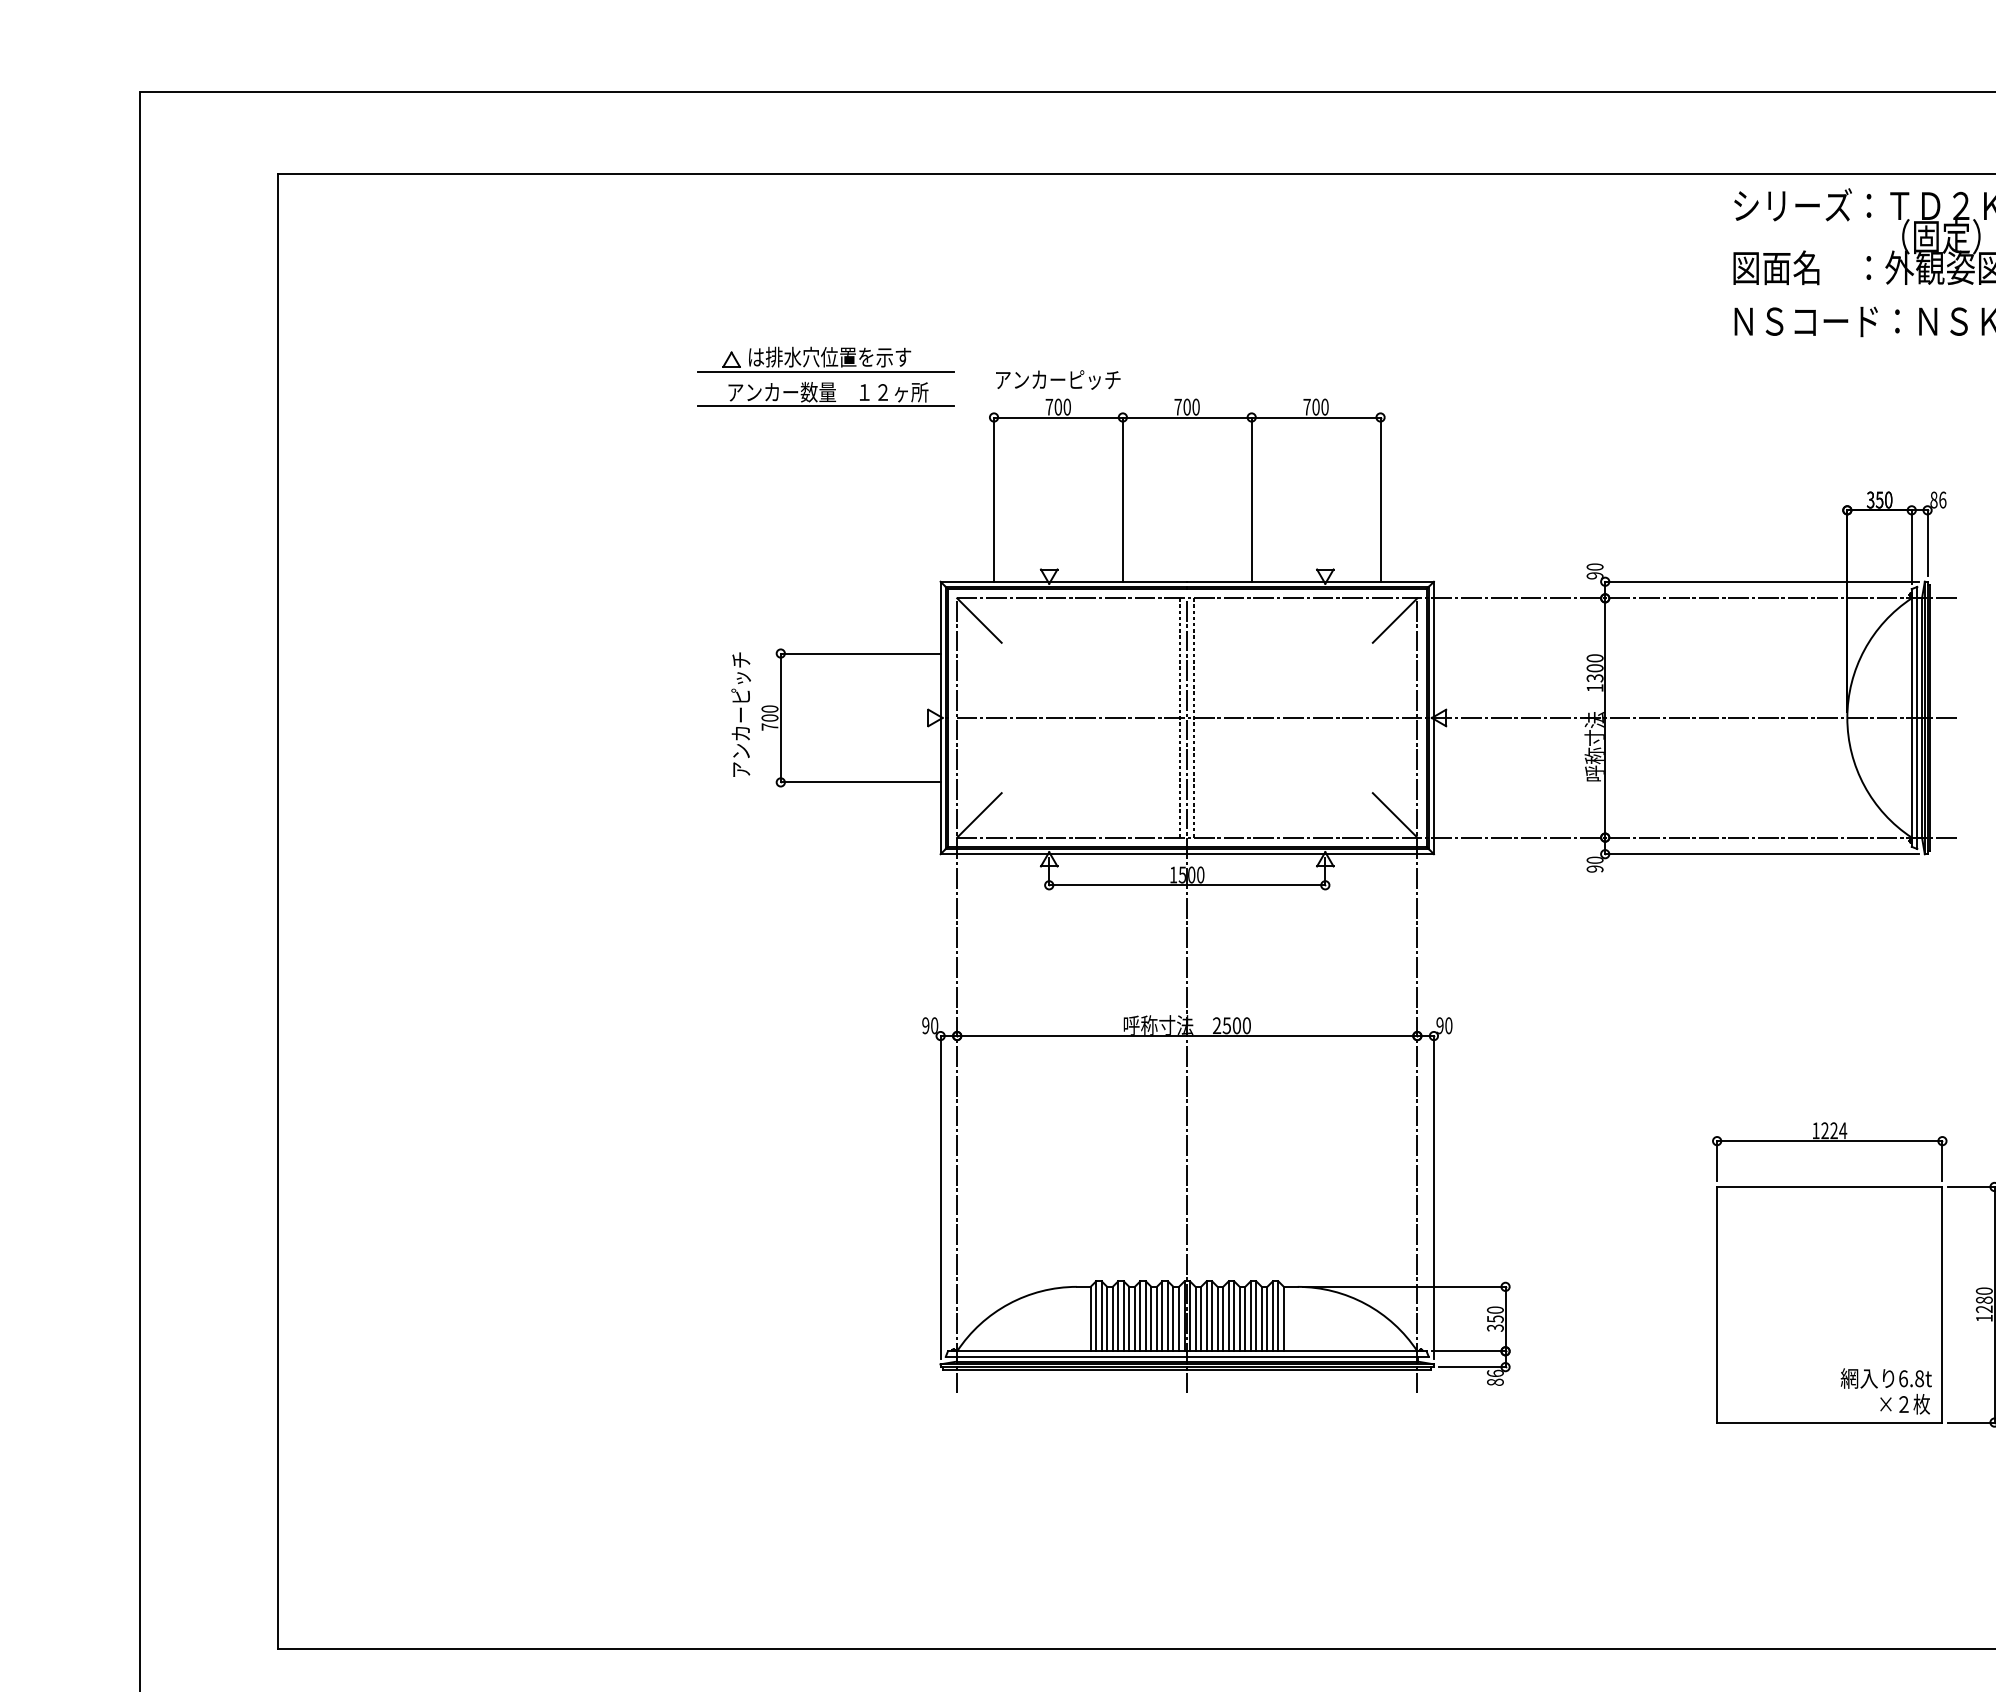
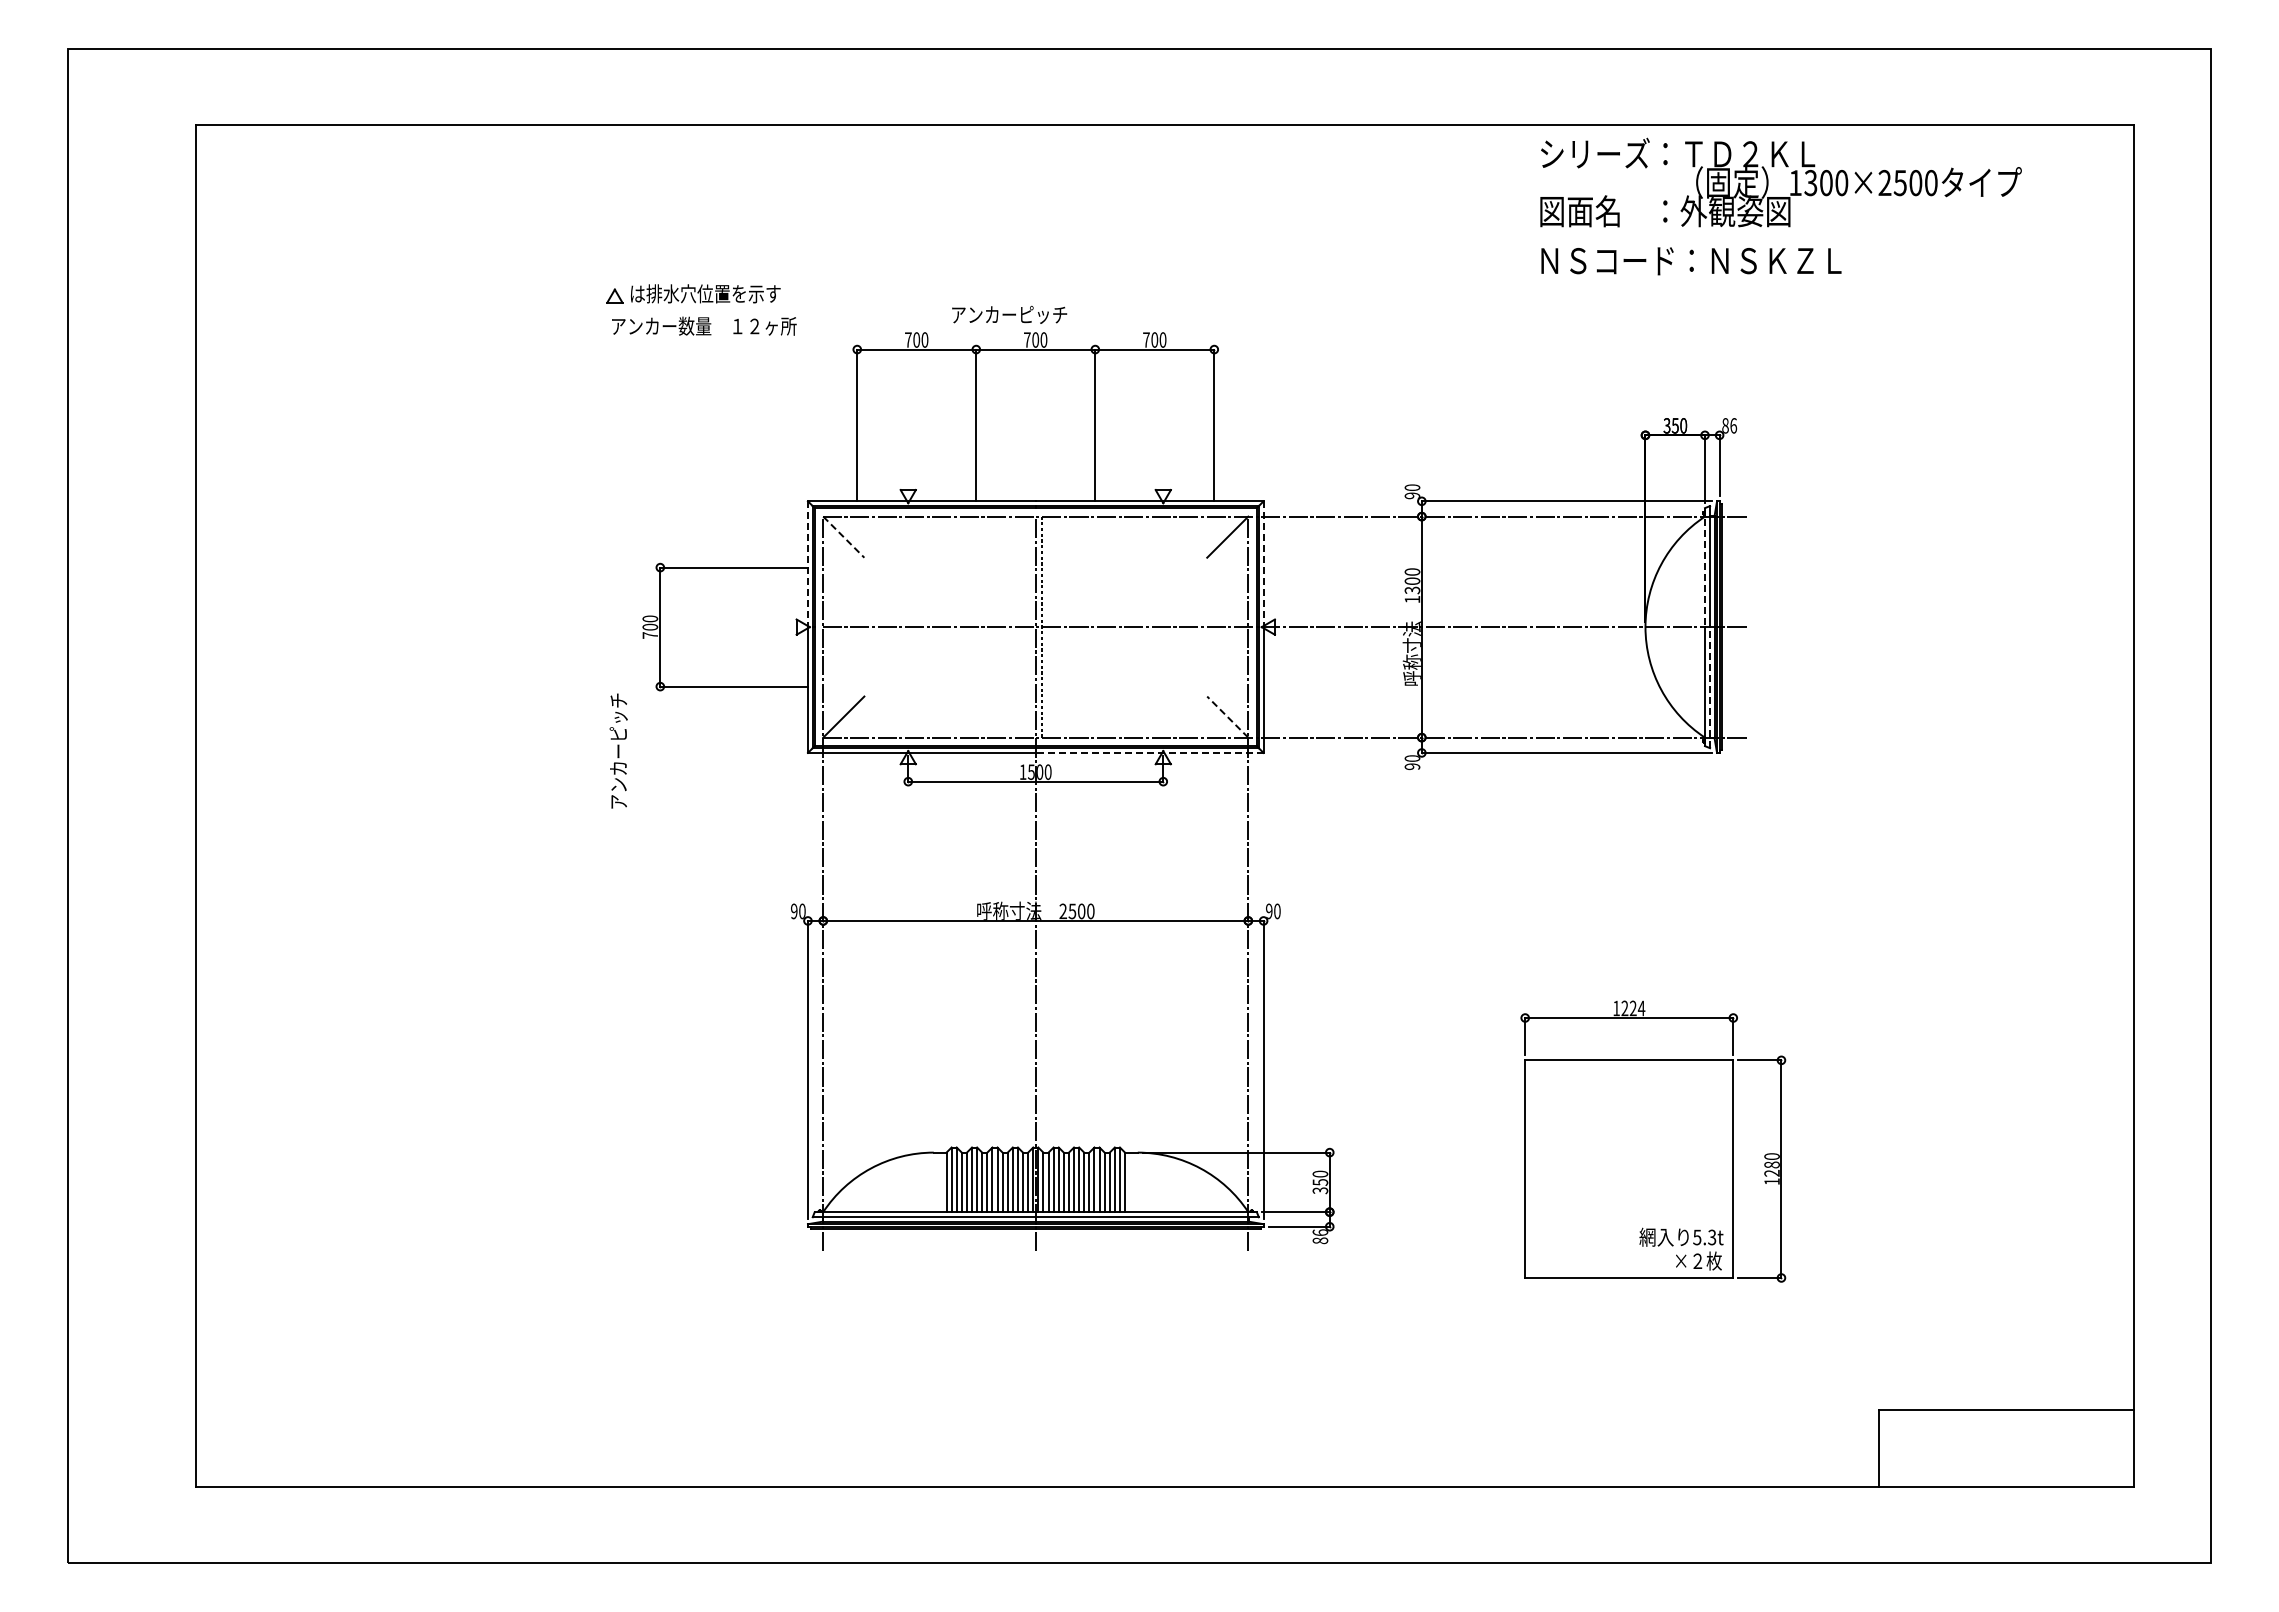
line: (826, 371) -> (702, 307), removed
text: (1058, 379) -> (1009, 314), moved
line: (826, 405) -> (702, 338), removed
line: (980, 620) -> (844, 537), solid -> dashed
line: (940, 650) -> (807, 564), solid -> dashed
line: (1433, 650) -> (1263, 564), solid -> dashed
line: (1911, 653) -> (1704, 567), solid -> dashed
text: (740, 714) -> (618, 750), moved
line: (1180, 717) -> (1029, 626), removed
line: (1917, 783) -> (1710, 687), solid -> dashed
line: (1394, 814) -> (1227, 716), solid -> dashed
line: (1310, 853) -> (1149, 752), solid -> dashed
text: (1911, 1378) -> (1704, 1237), 6.8t -> 5.3t

